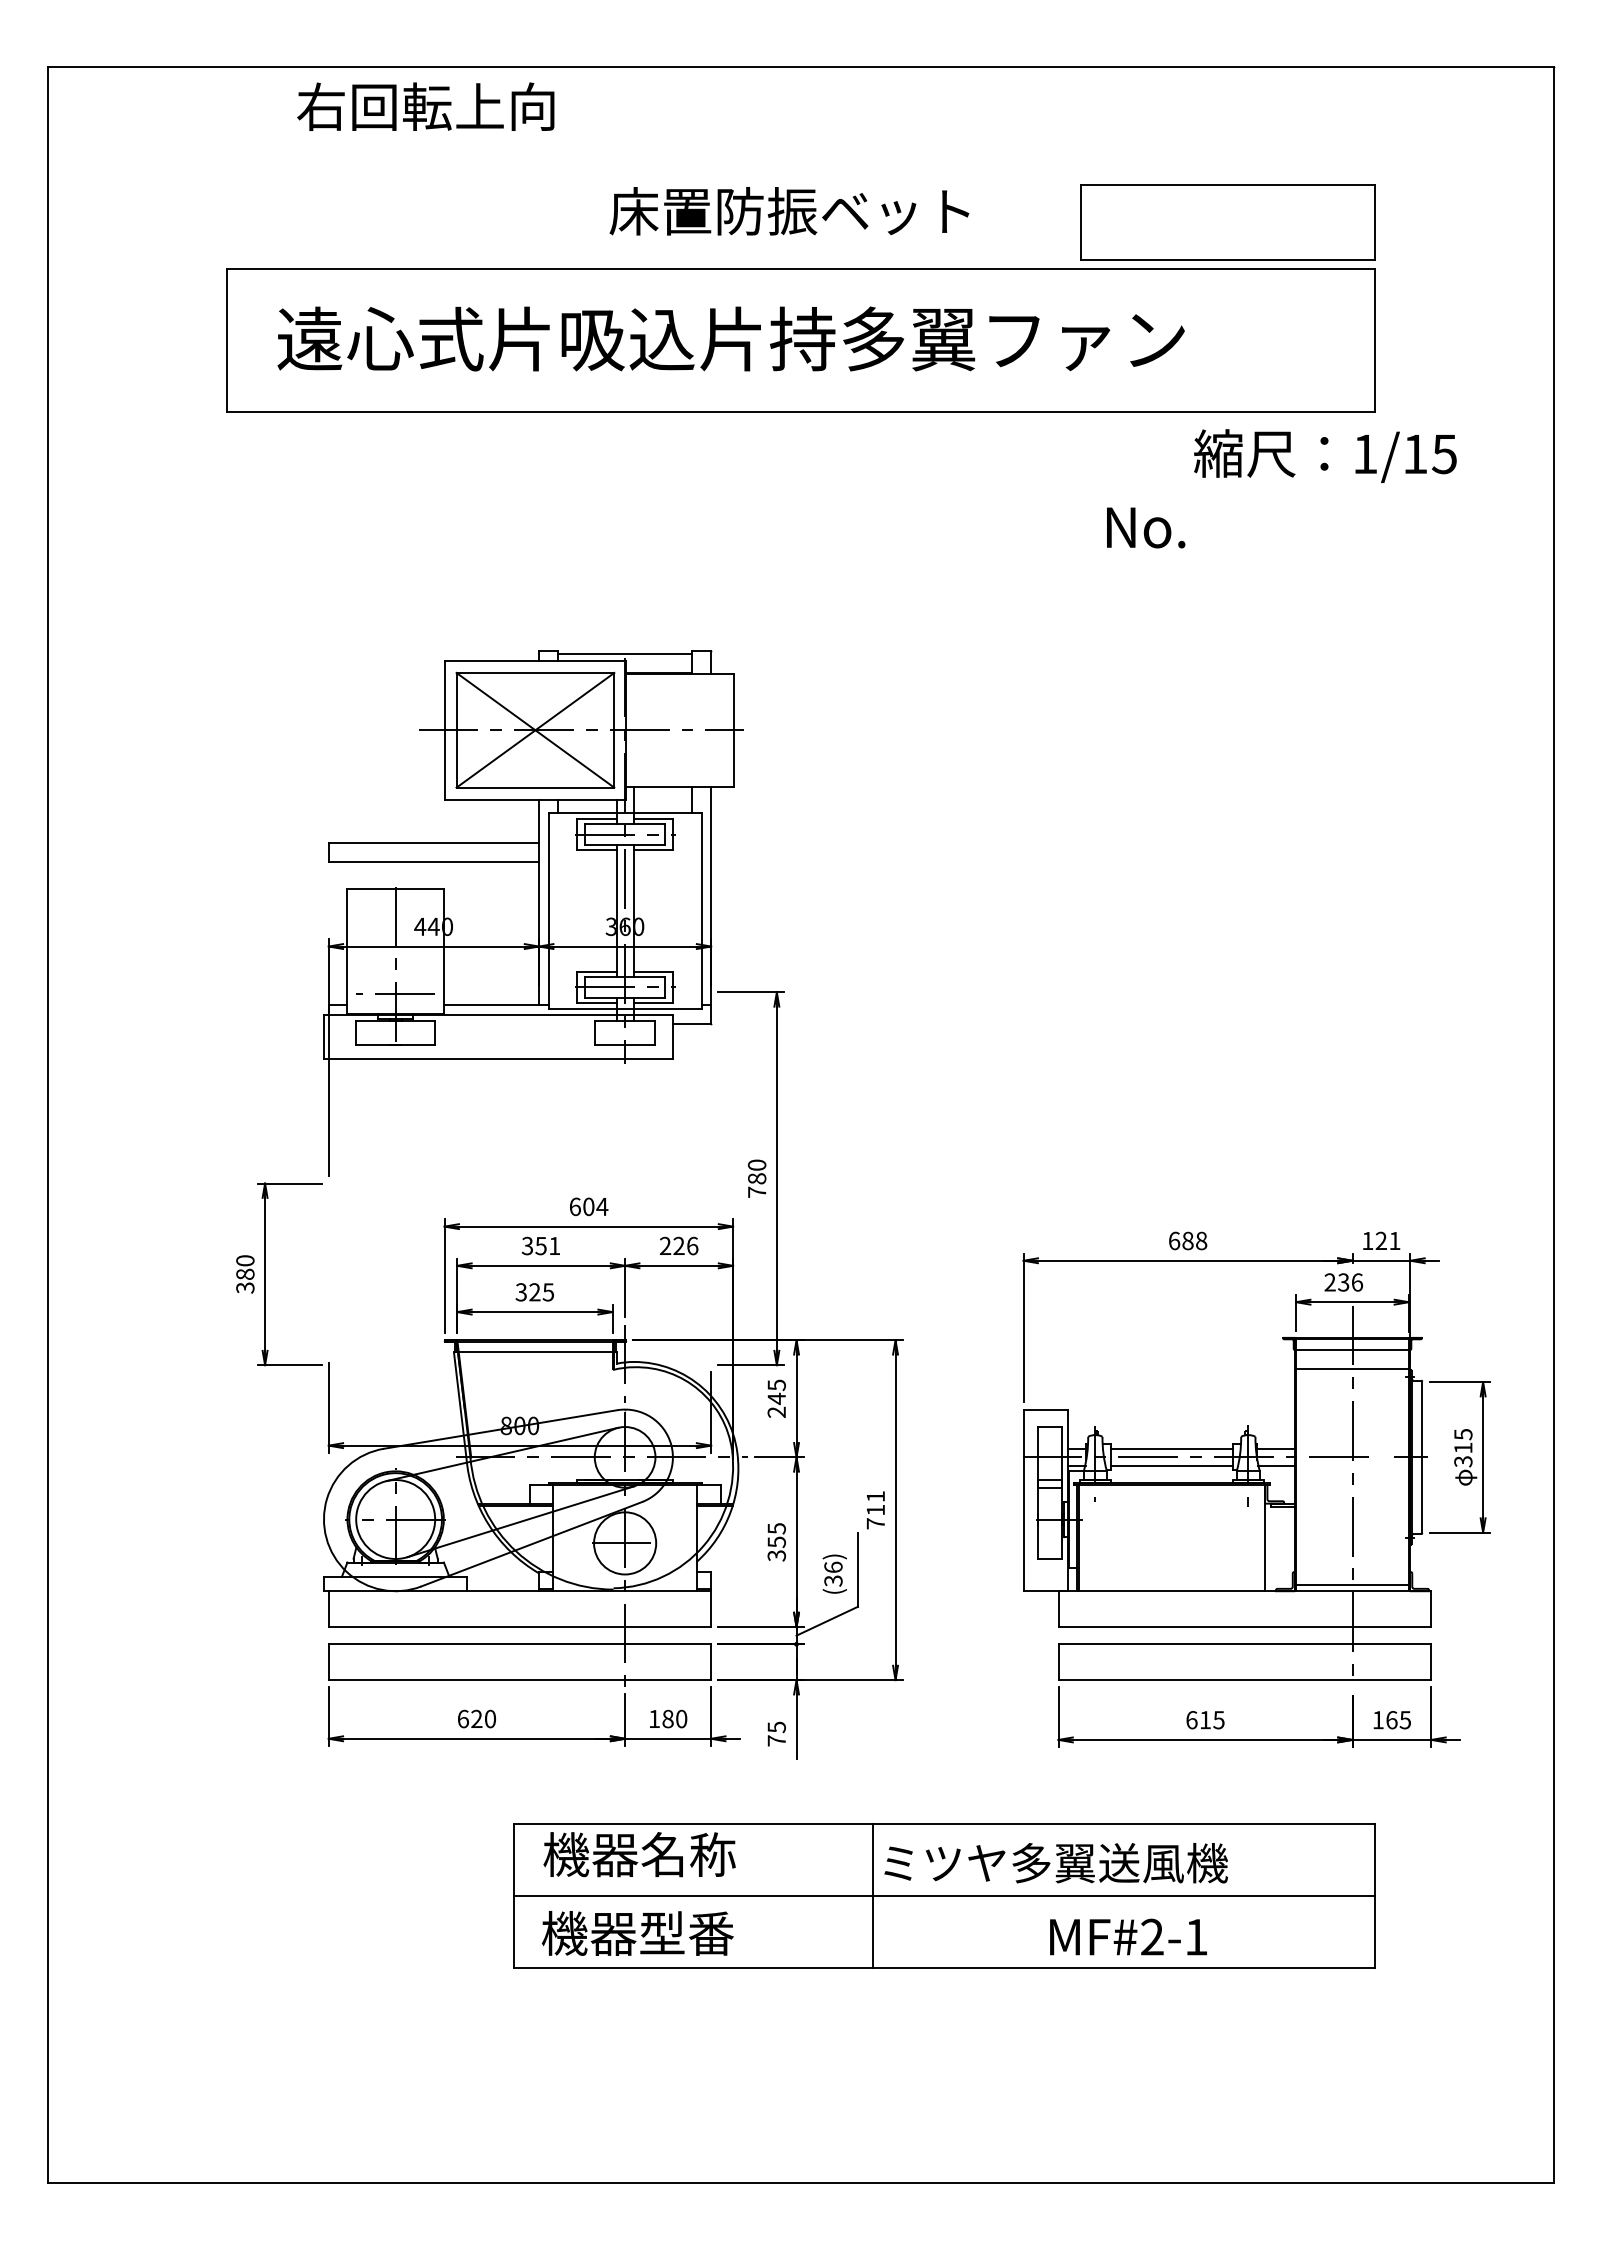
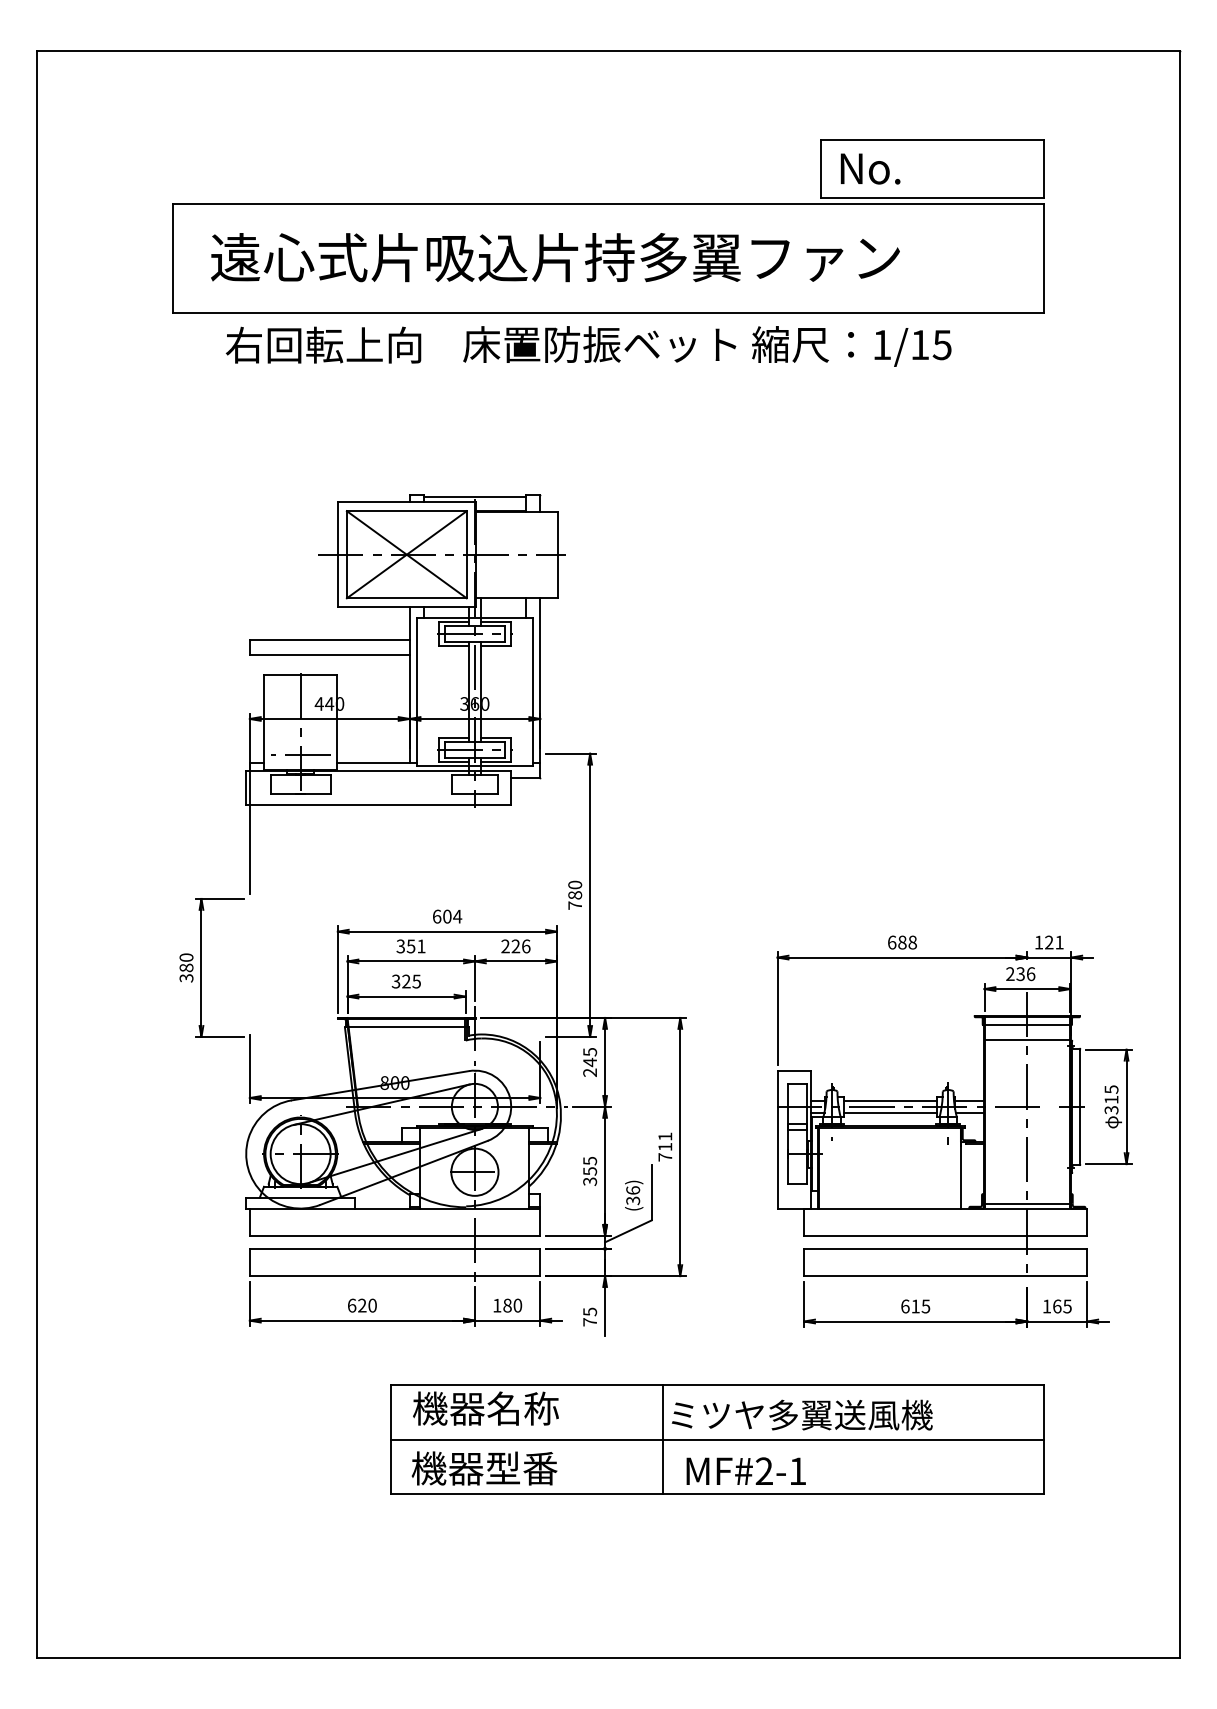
text: (425, 105) -> (323, 344), moved
text: (789, 211) -> (599, 344), moved
text: (1325, 456) -> (851, 346), moved
text: (1145, 527) -> (870, 168), moved
text: (1127, 1936) -> (745, 1470), moved

